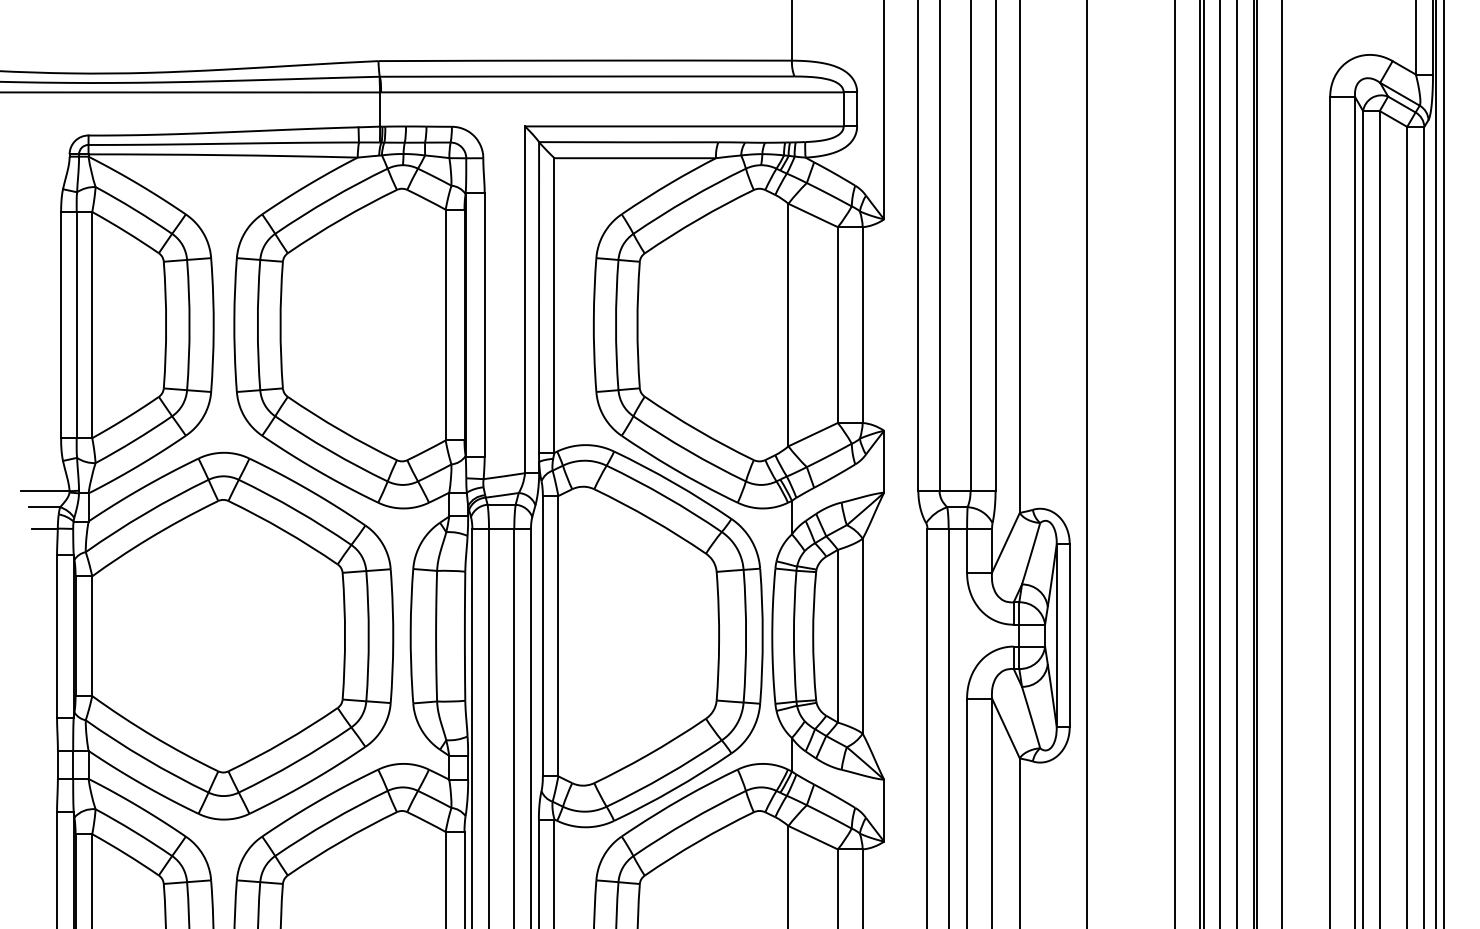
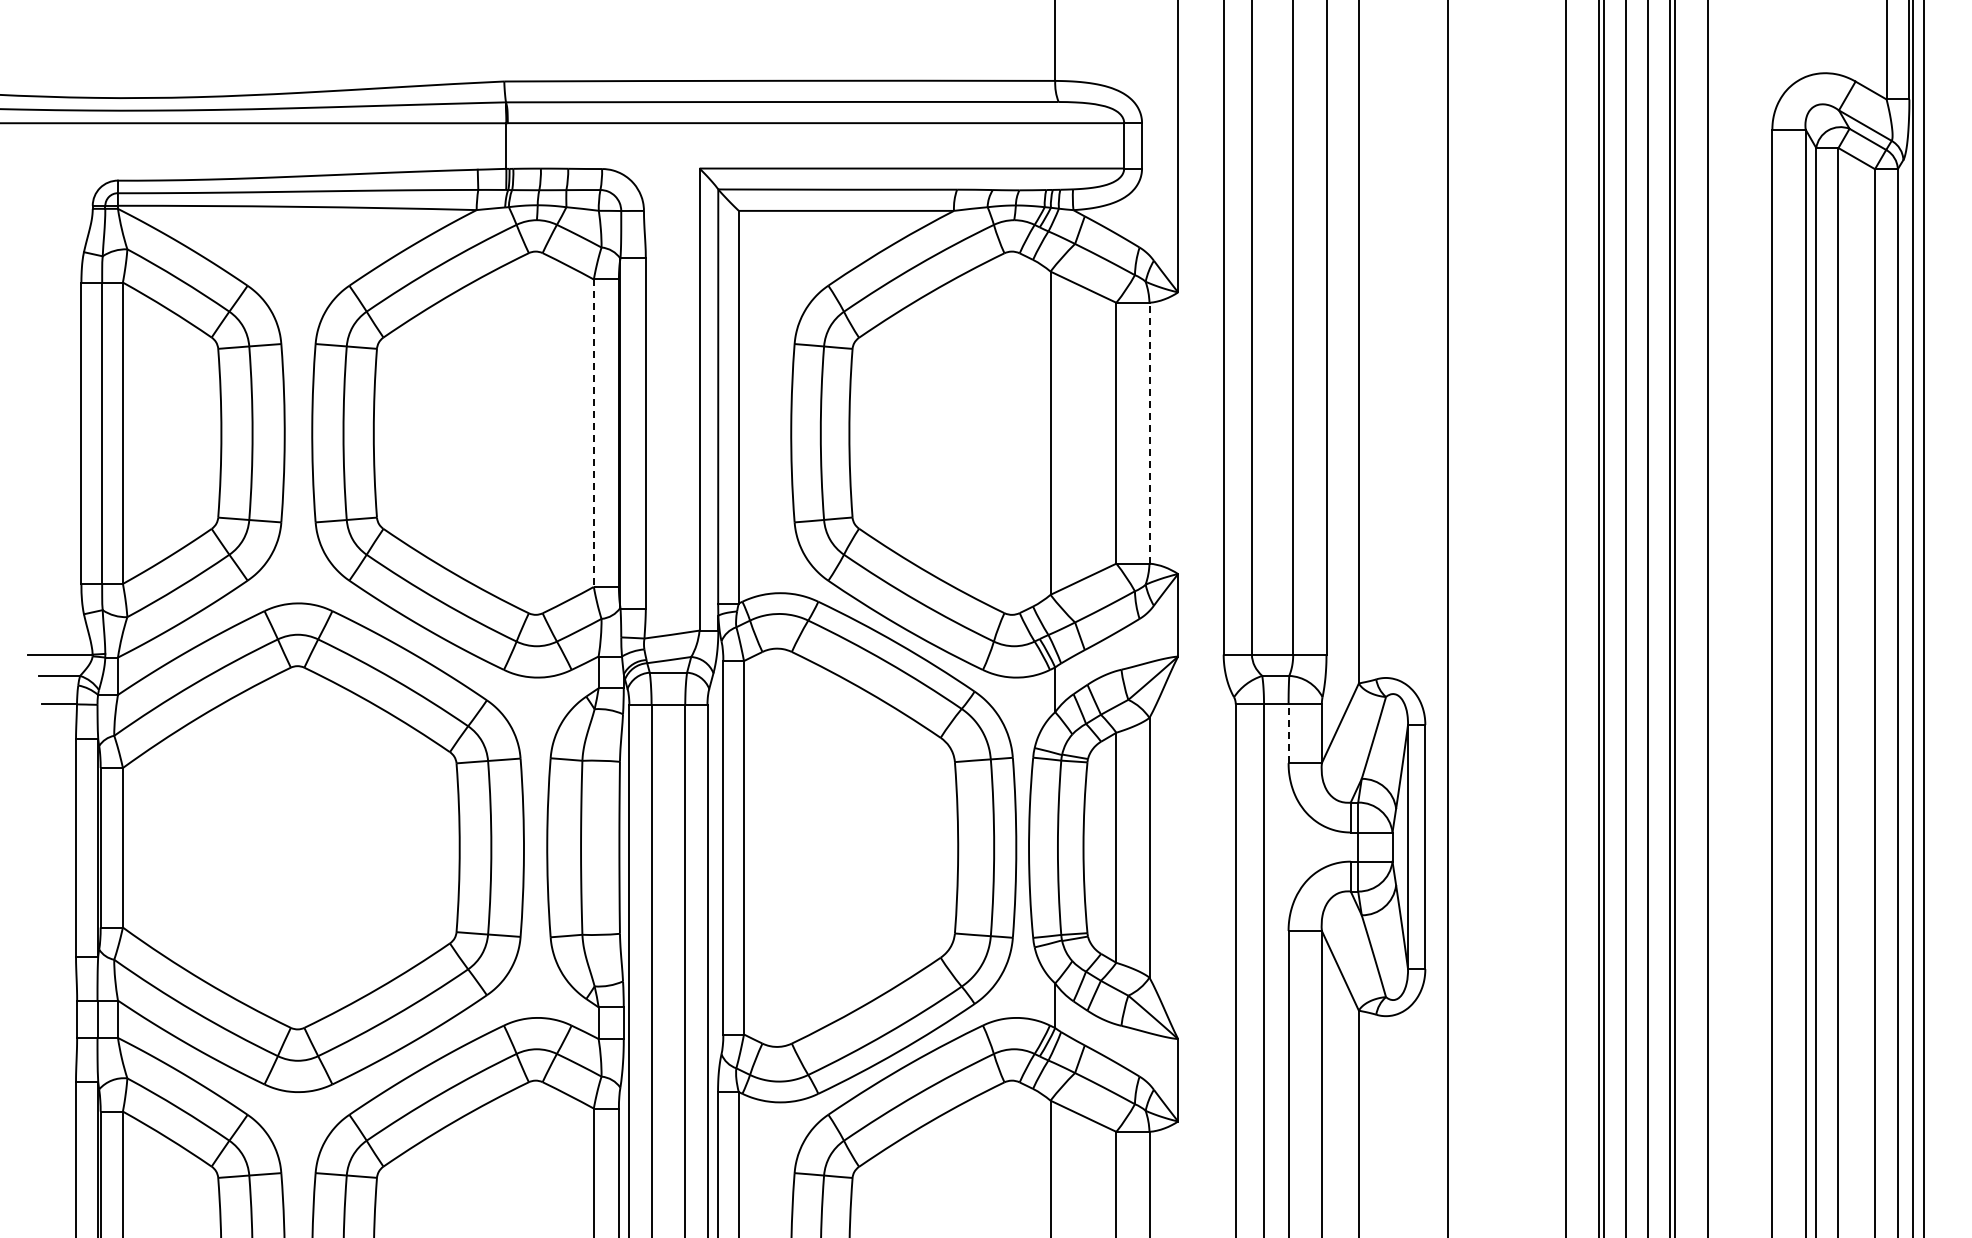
line: (862, 324) -> (1149, 432), solid -> dashed
line: (445, 325) -> (593, 433), solid -> dashed
line: (967, 550) -> (1288, 733), solid -> dashed

